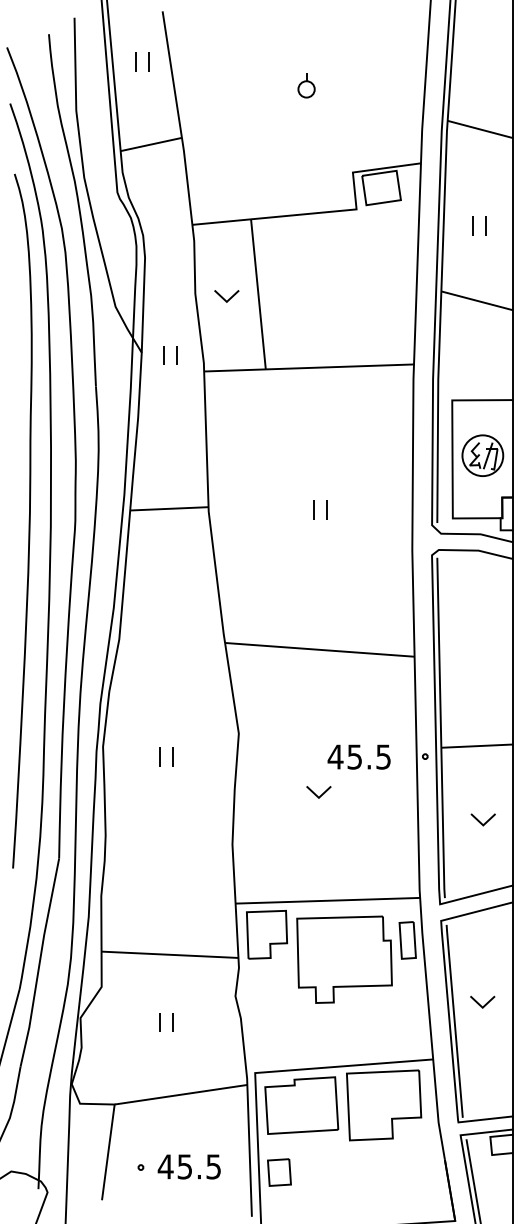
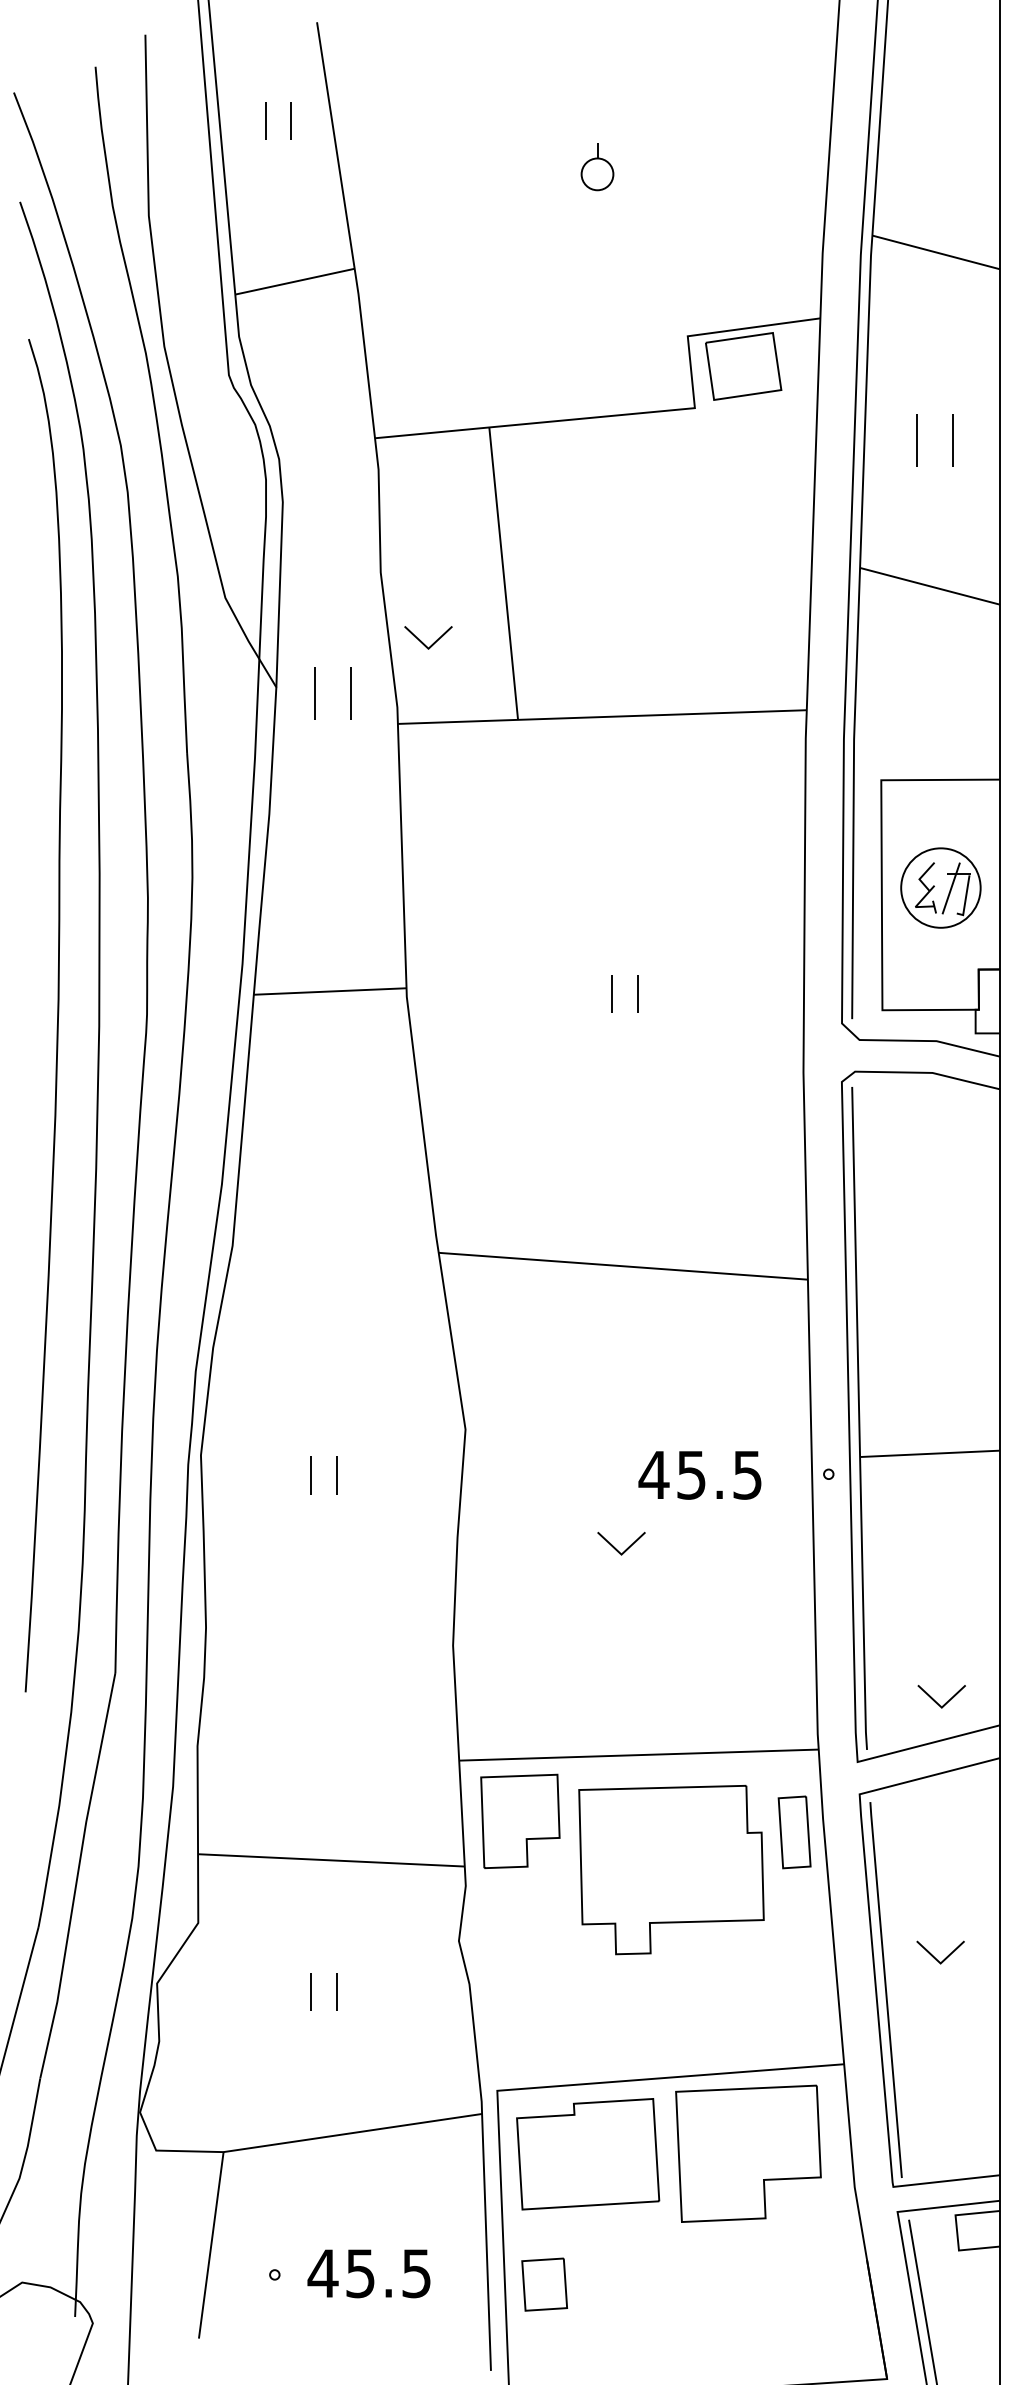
part: (479, 225) -> (934, 439), size x1.4
part: (226, 296) -> (427, 638), moved
part: (170, 355) -> (332, 692), size x1.4
part: (482, 819) -> (940, 1696), moved

